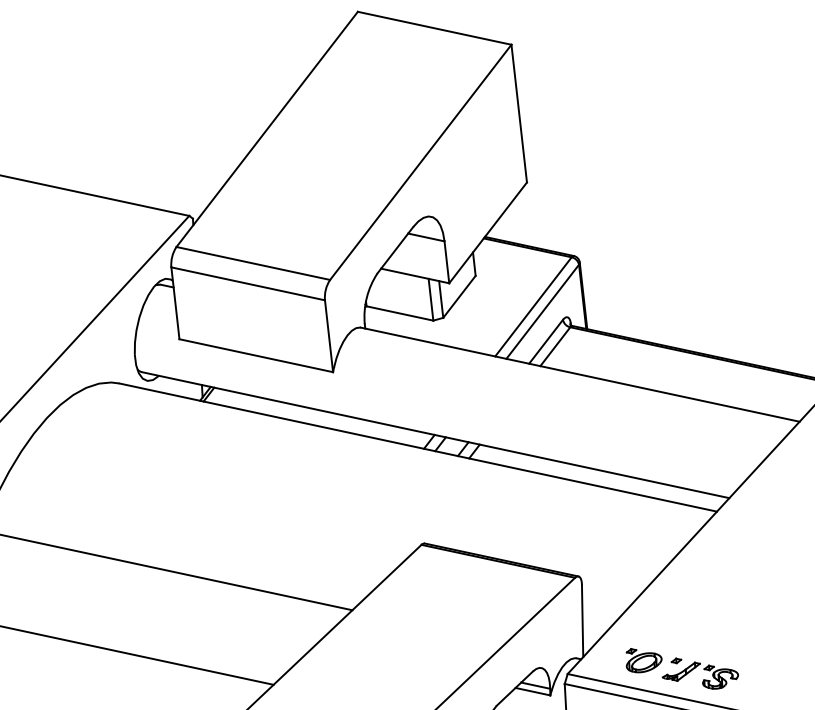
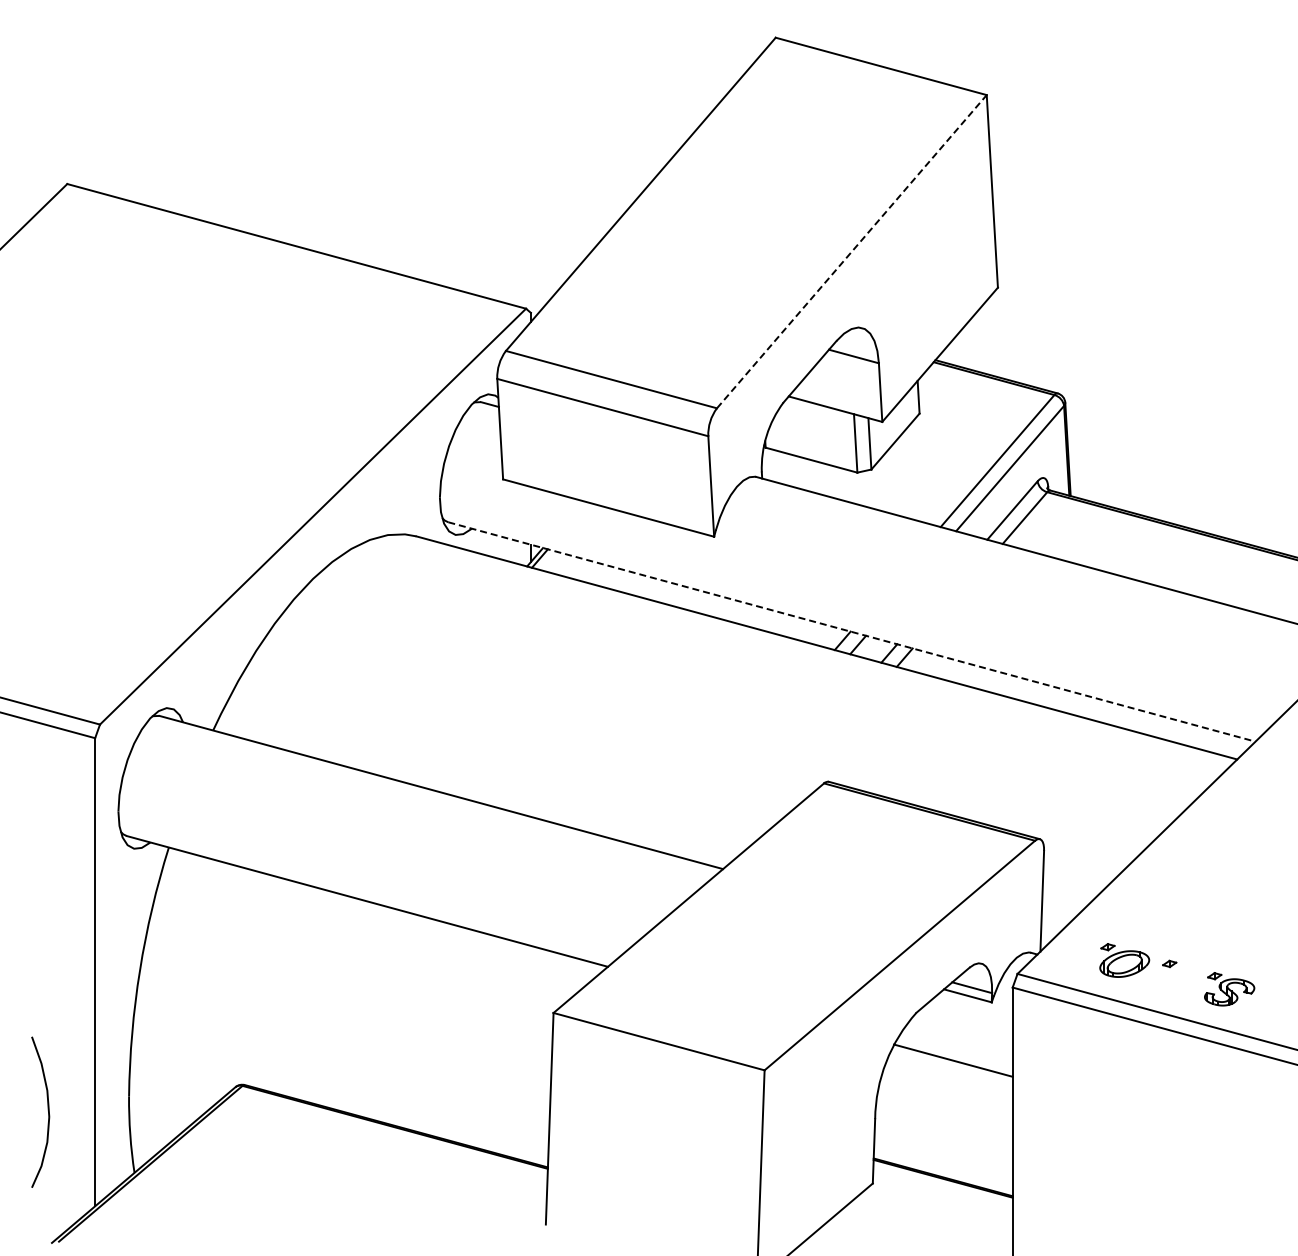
line: (420, 162) -> (851, 251), solid -> dashed
line: (436, 435) -> (852, 632), solid -> dashed
part: (681, 671) -> (1175, 979), removed

